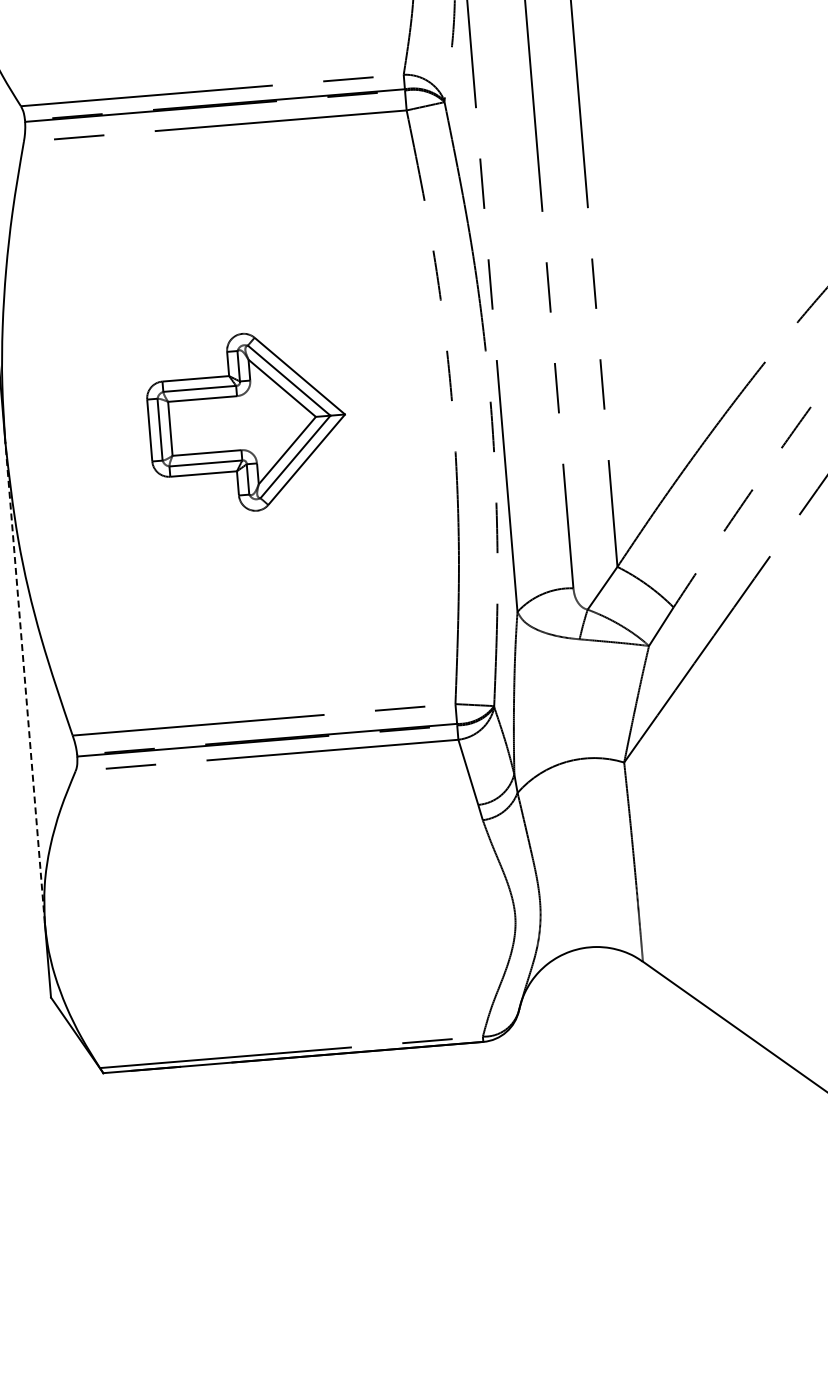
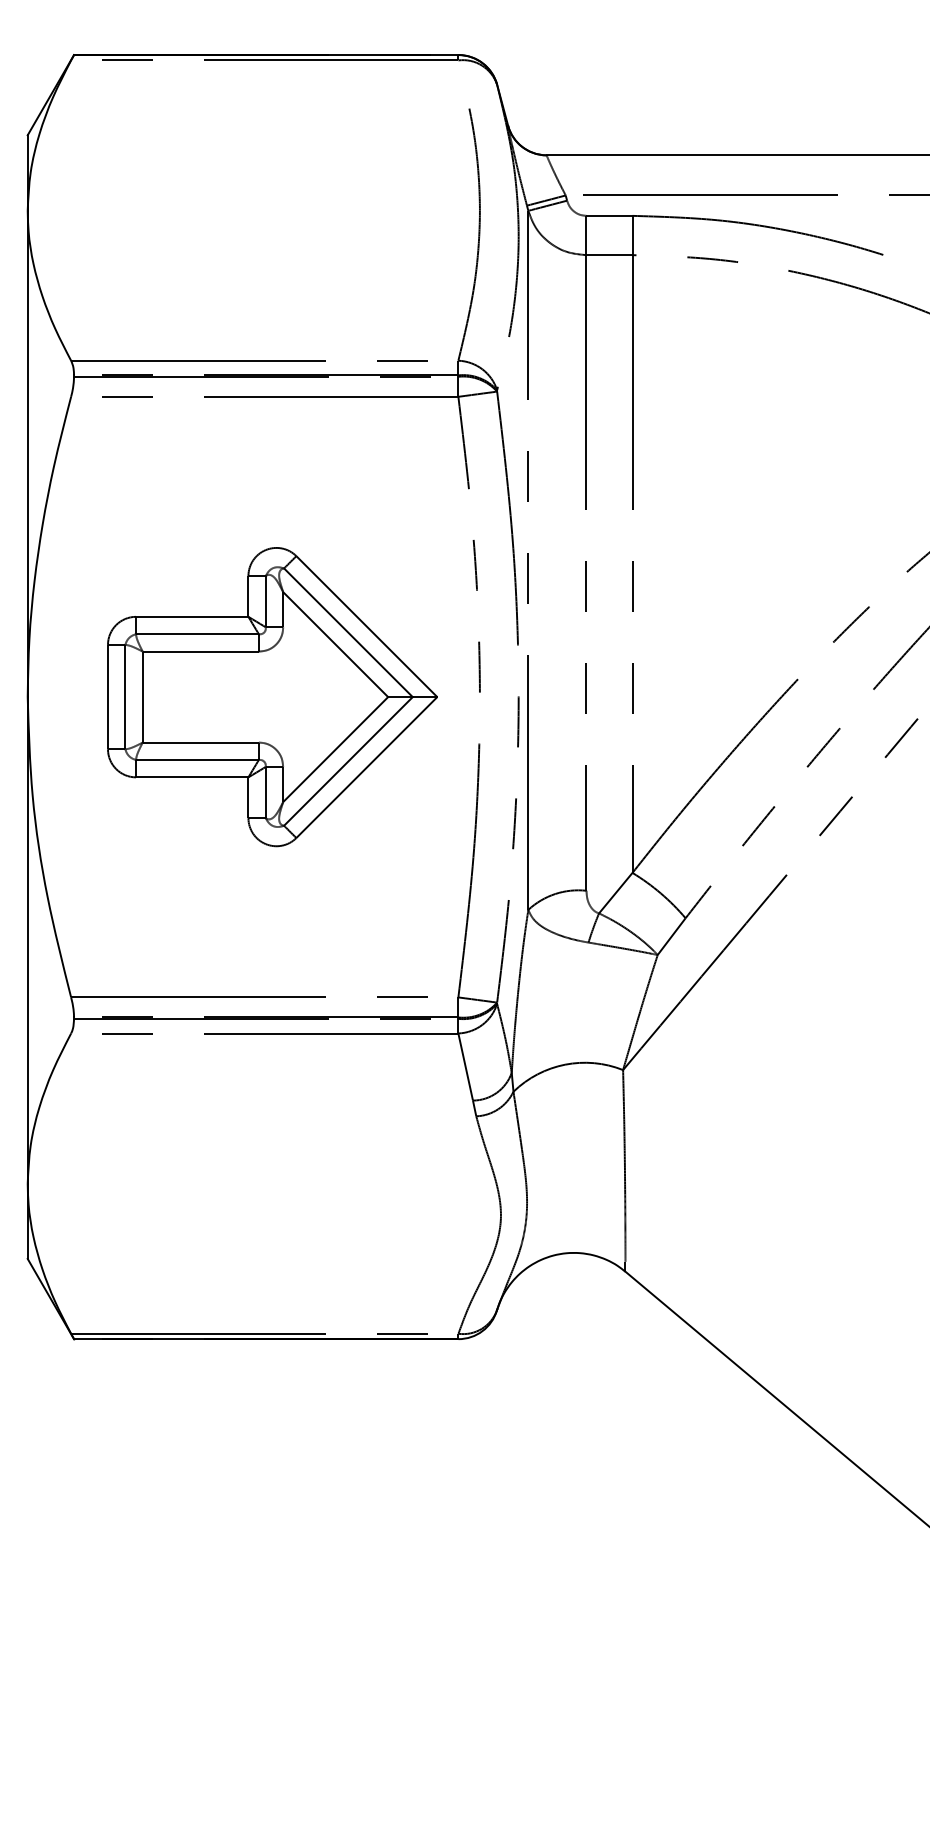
part: (247, 422) -> (272, 697), size x1.67
line: (24, 681) -> (27, 939), dashed -> solid

